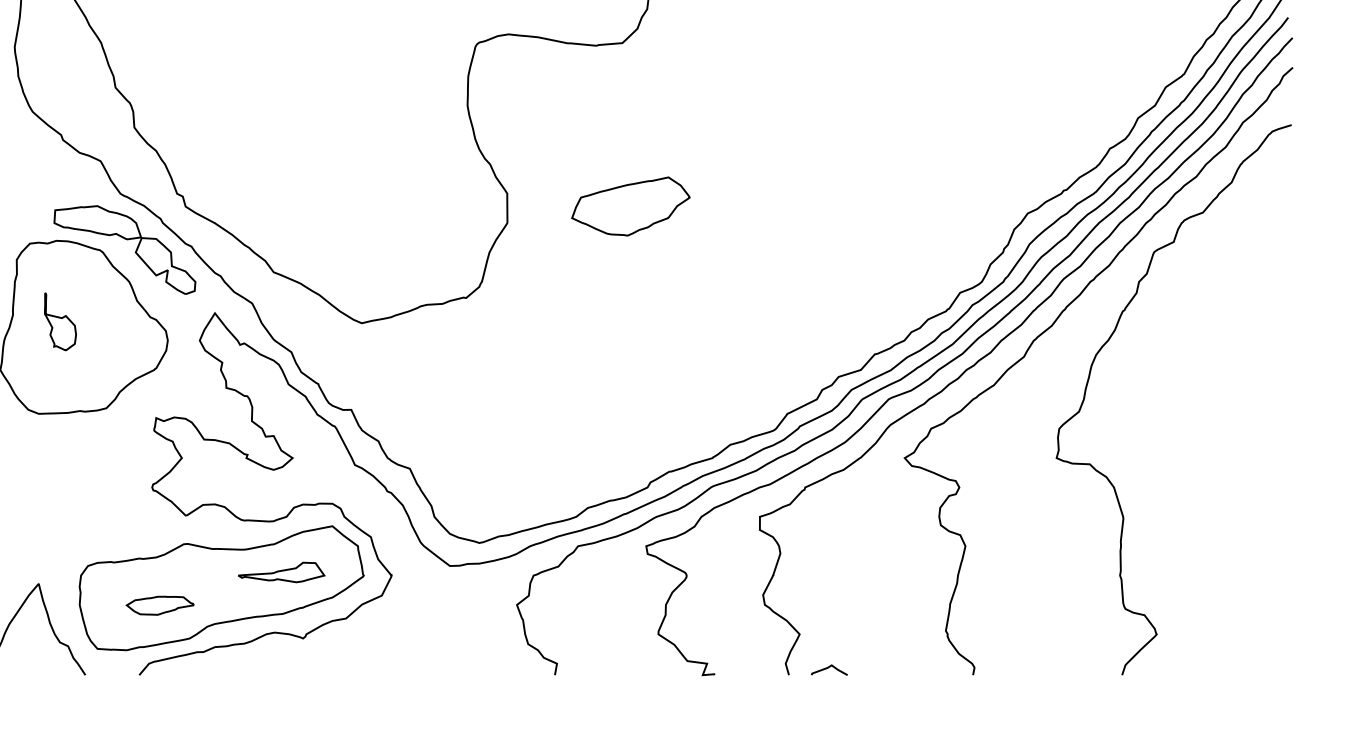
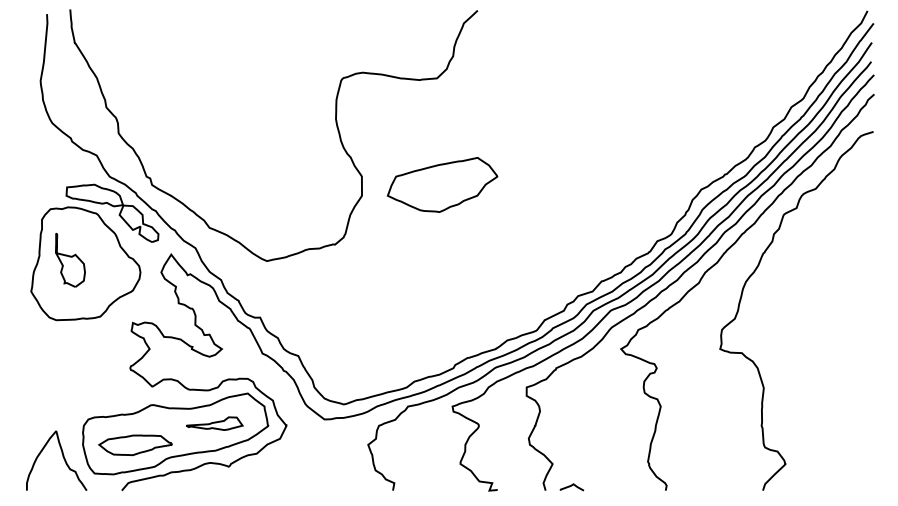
part: (630, 205) -> (442, 184), size x1.43
part: (60, 320) -> (70, 259), size x1.43
part: (160, 605) -> (135, 445), size x1.67

